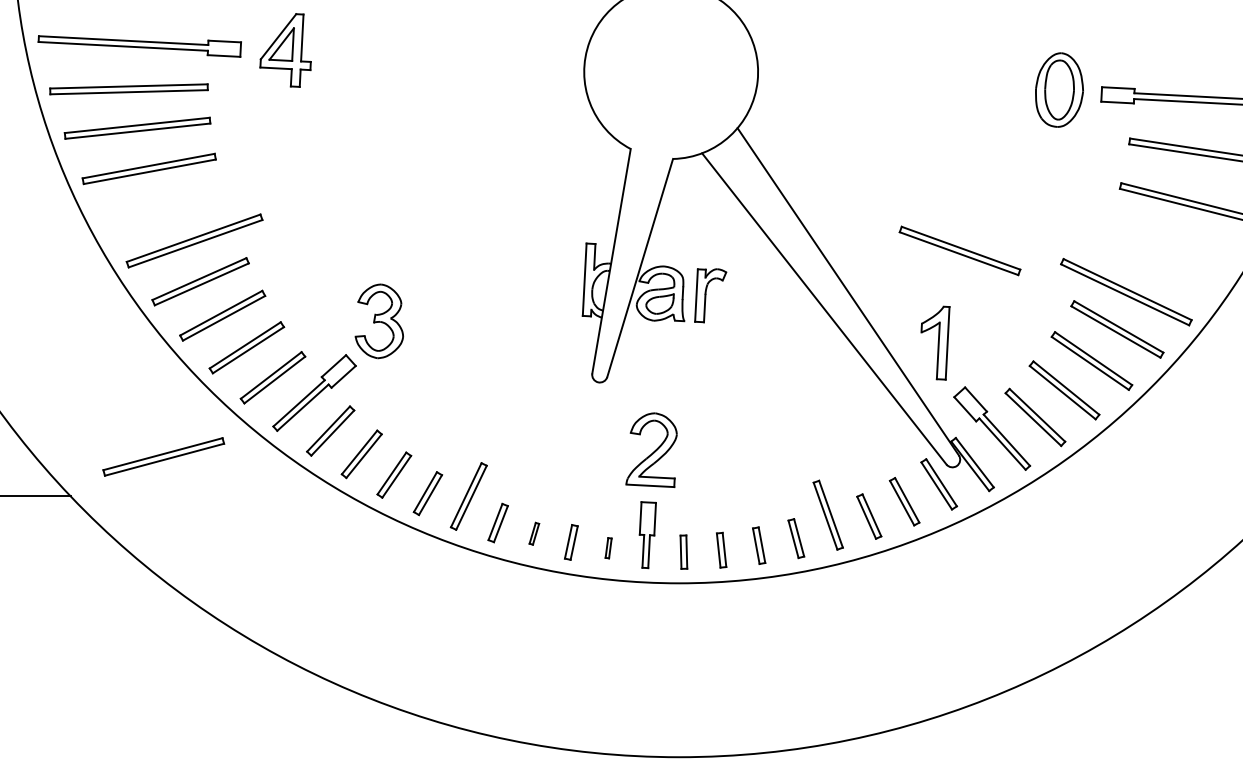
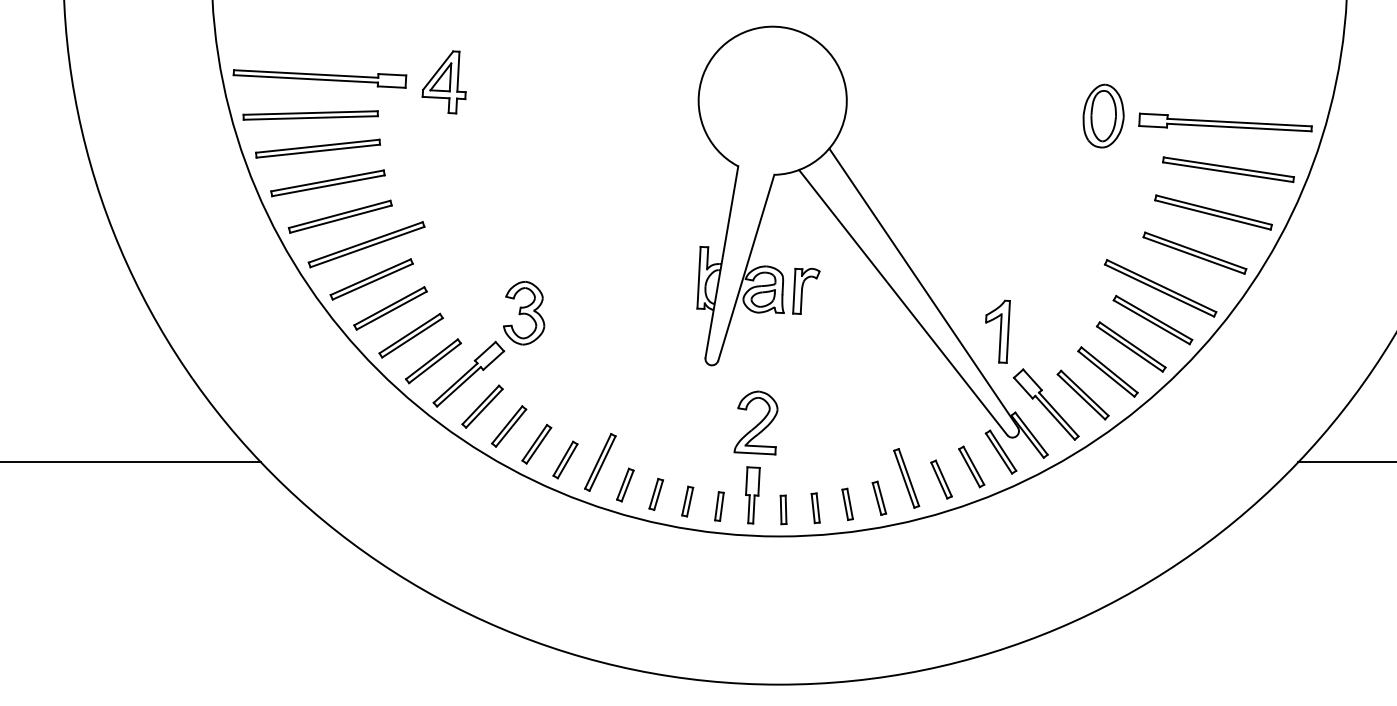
part: (959, 250) -> (1194, 252), moved
part: (162, 456) -> (339, 216), moved
part: (533, 532) -> (655, 493), size x1.67
part: (608, 548) -> (719, 506), size x1.67

